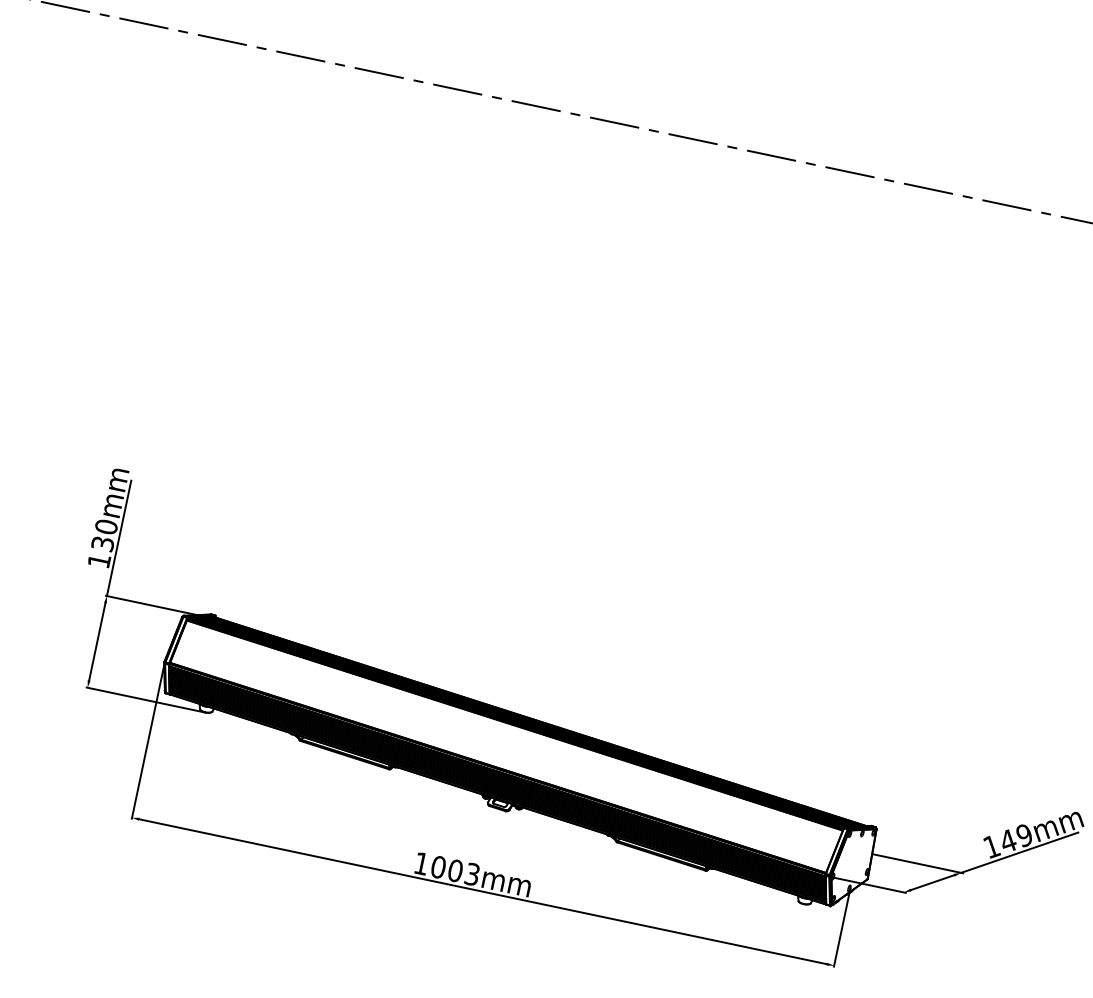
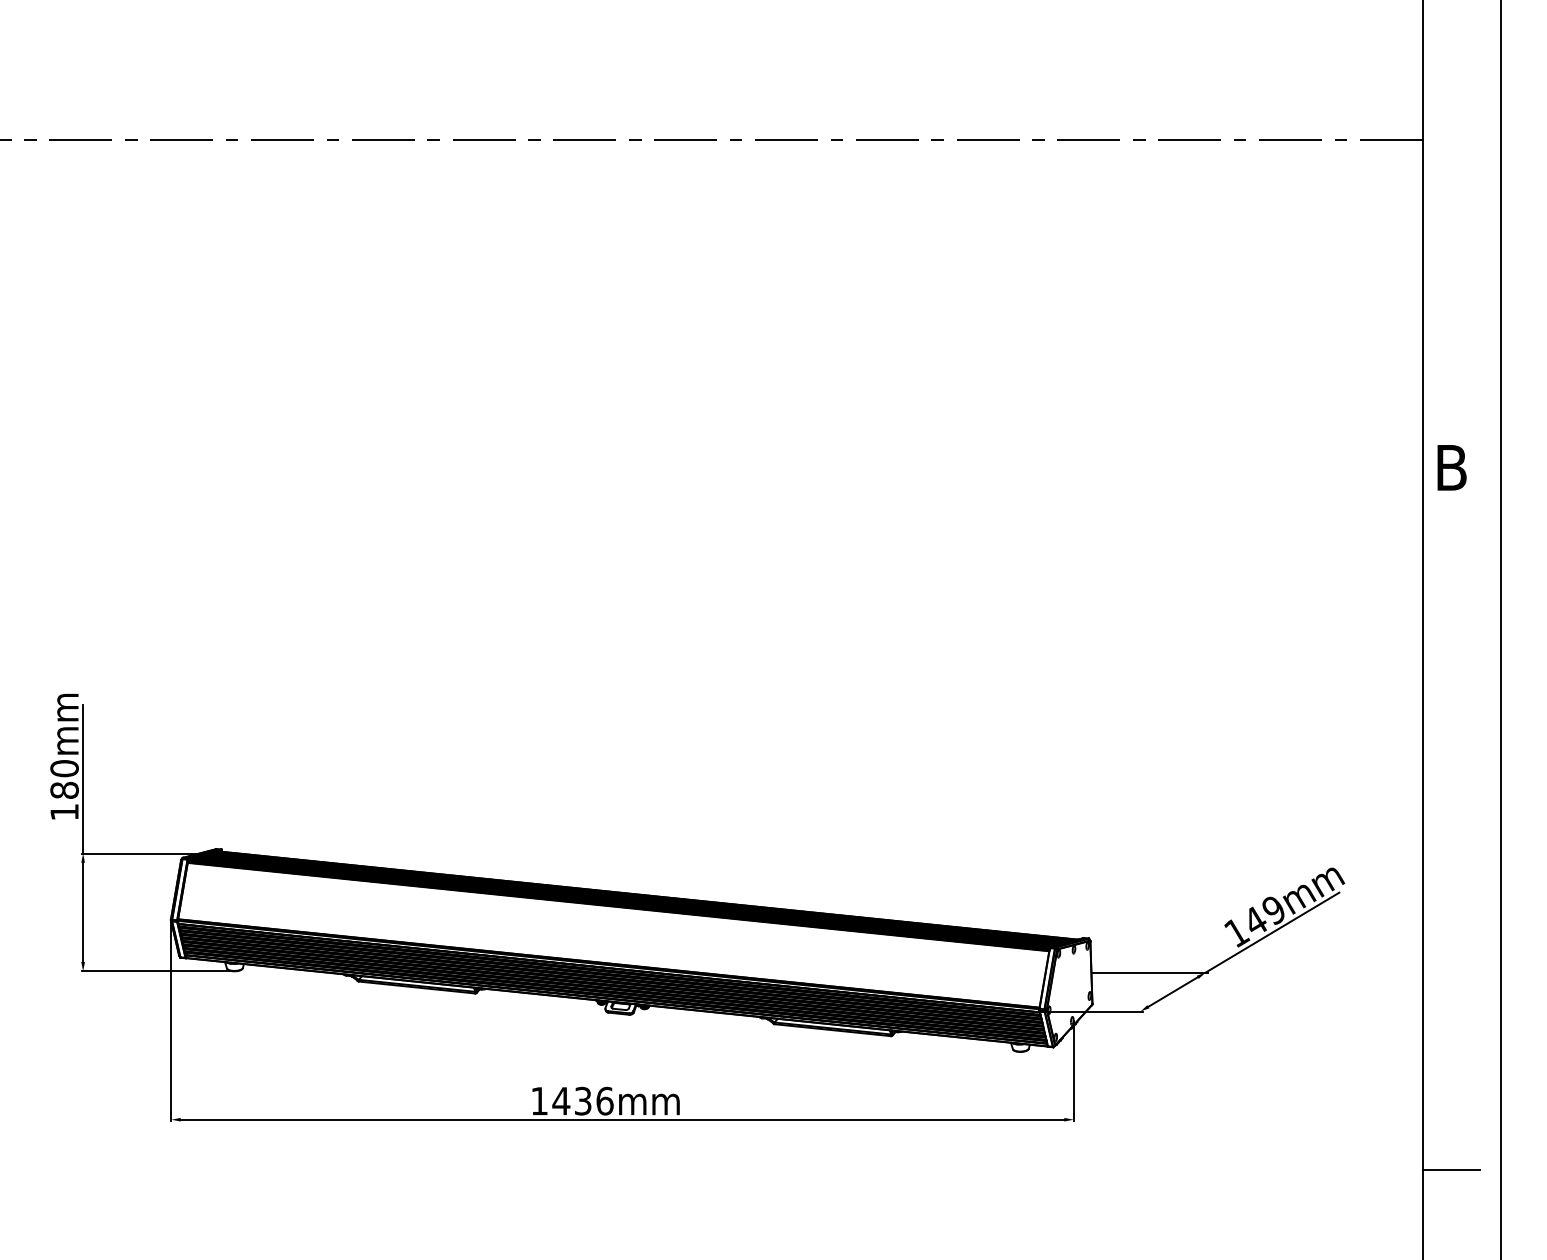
text: (102, 543) -> (64, 789), 130mm -> 180mm
text: (455, 870) -> (582, 1100), 1003mm -> 1436mm

